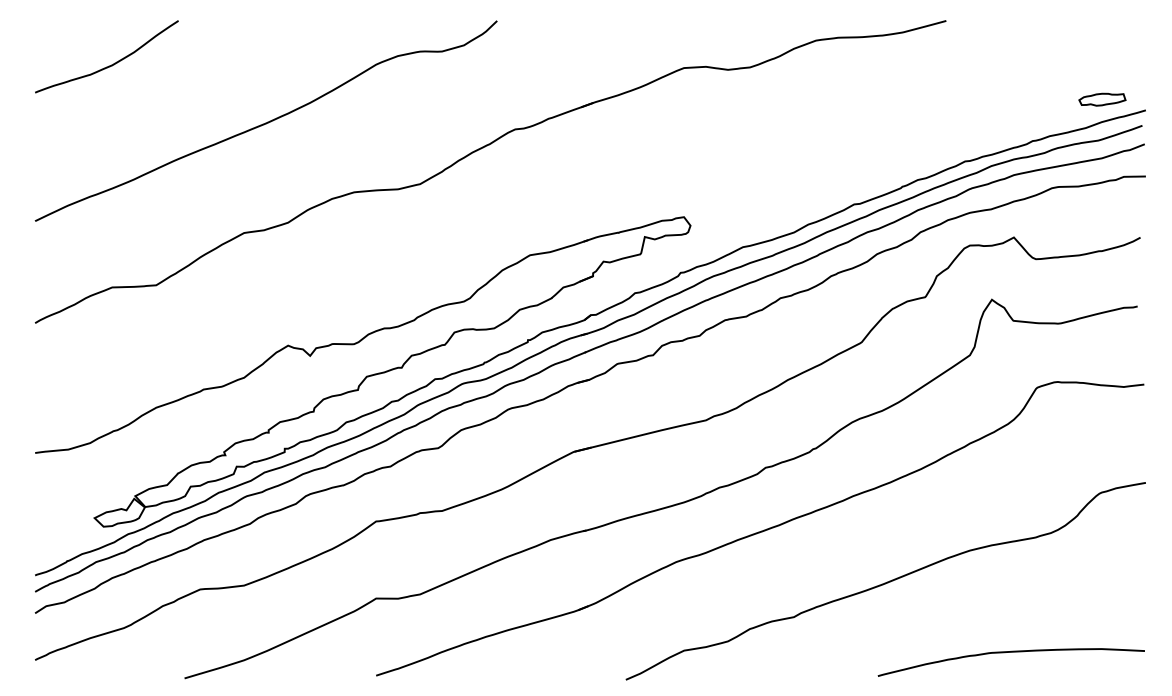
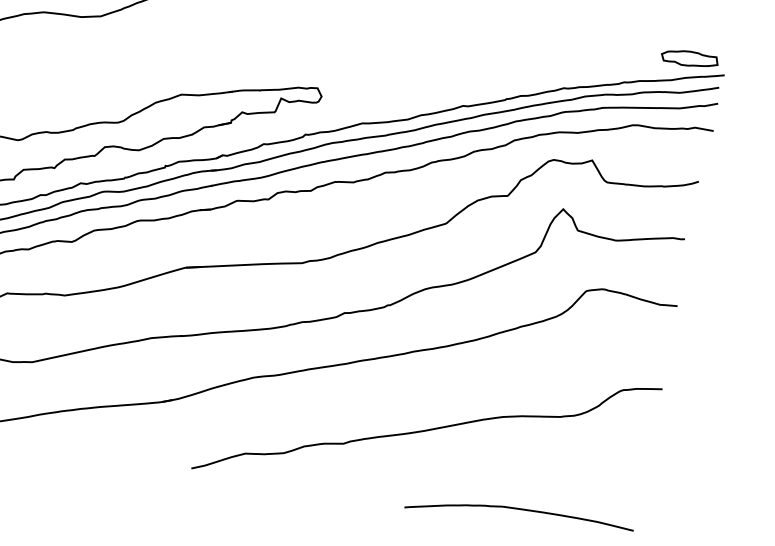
part: (1102, 99) -> (689, 58), size x1.43

